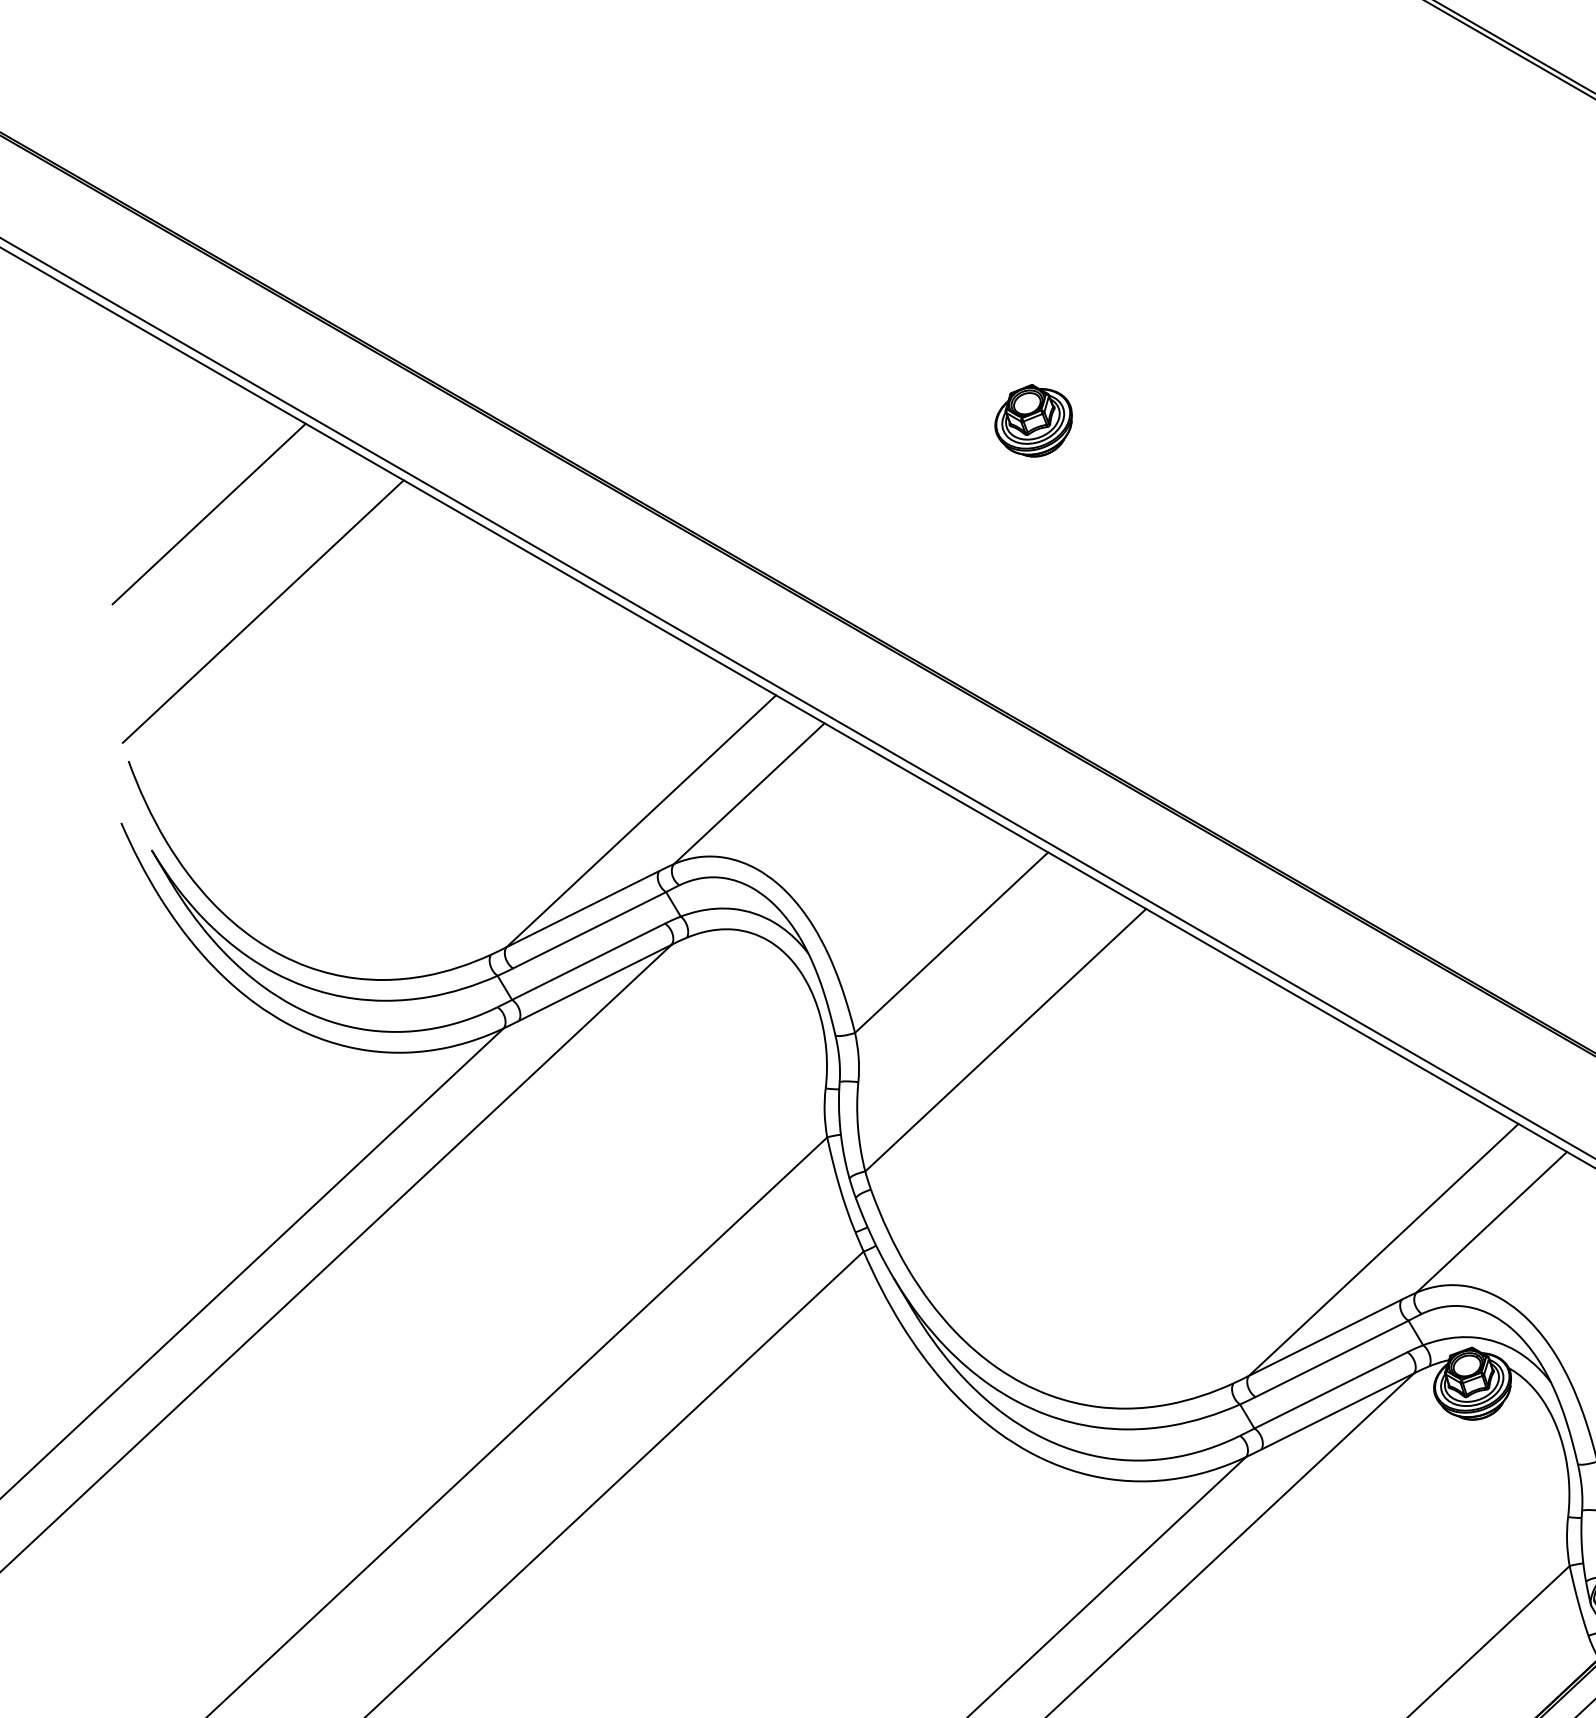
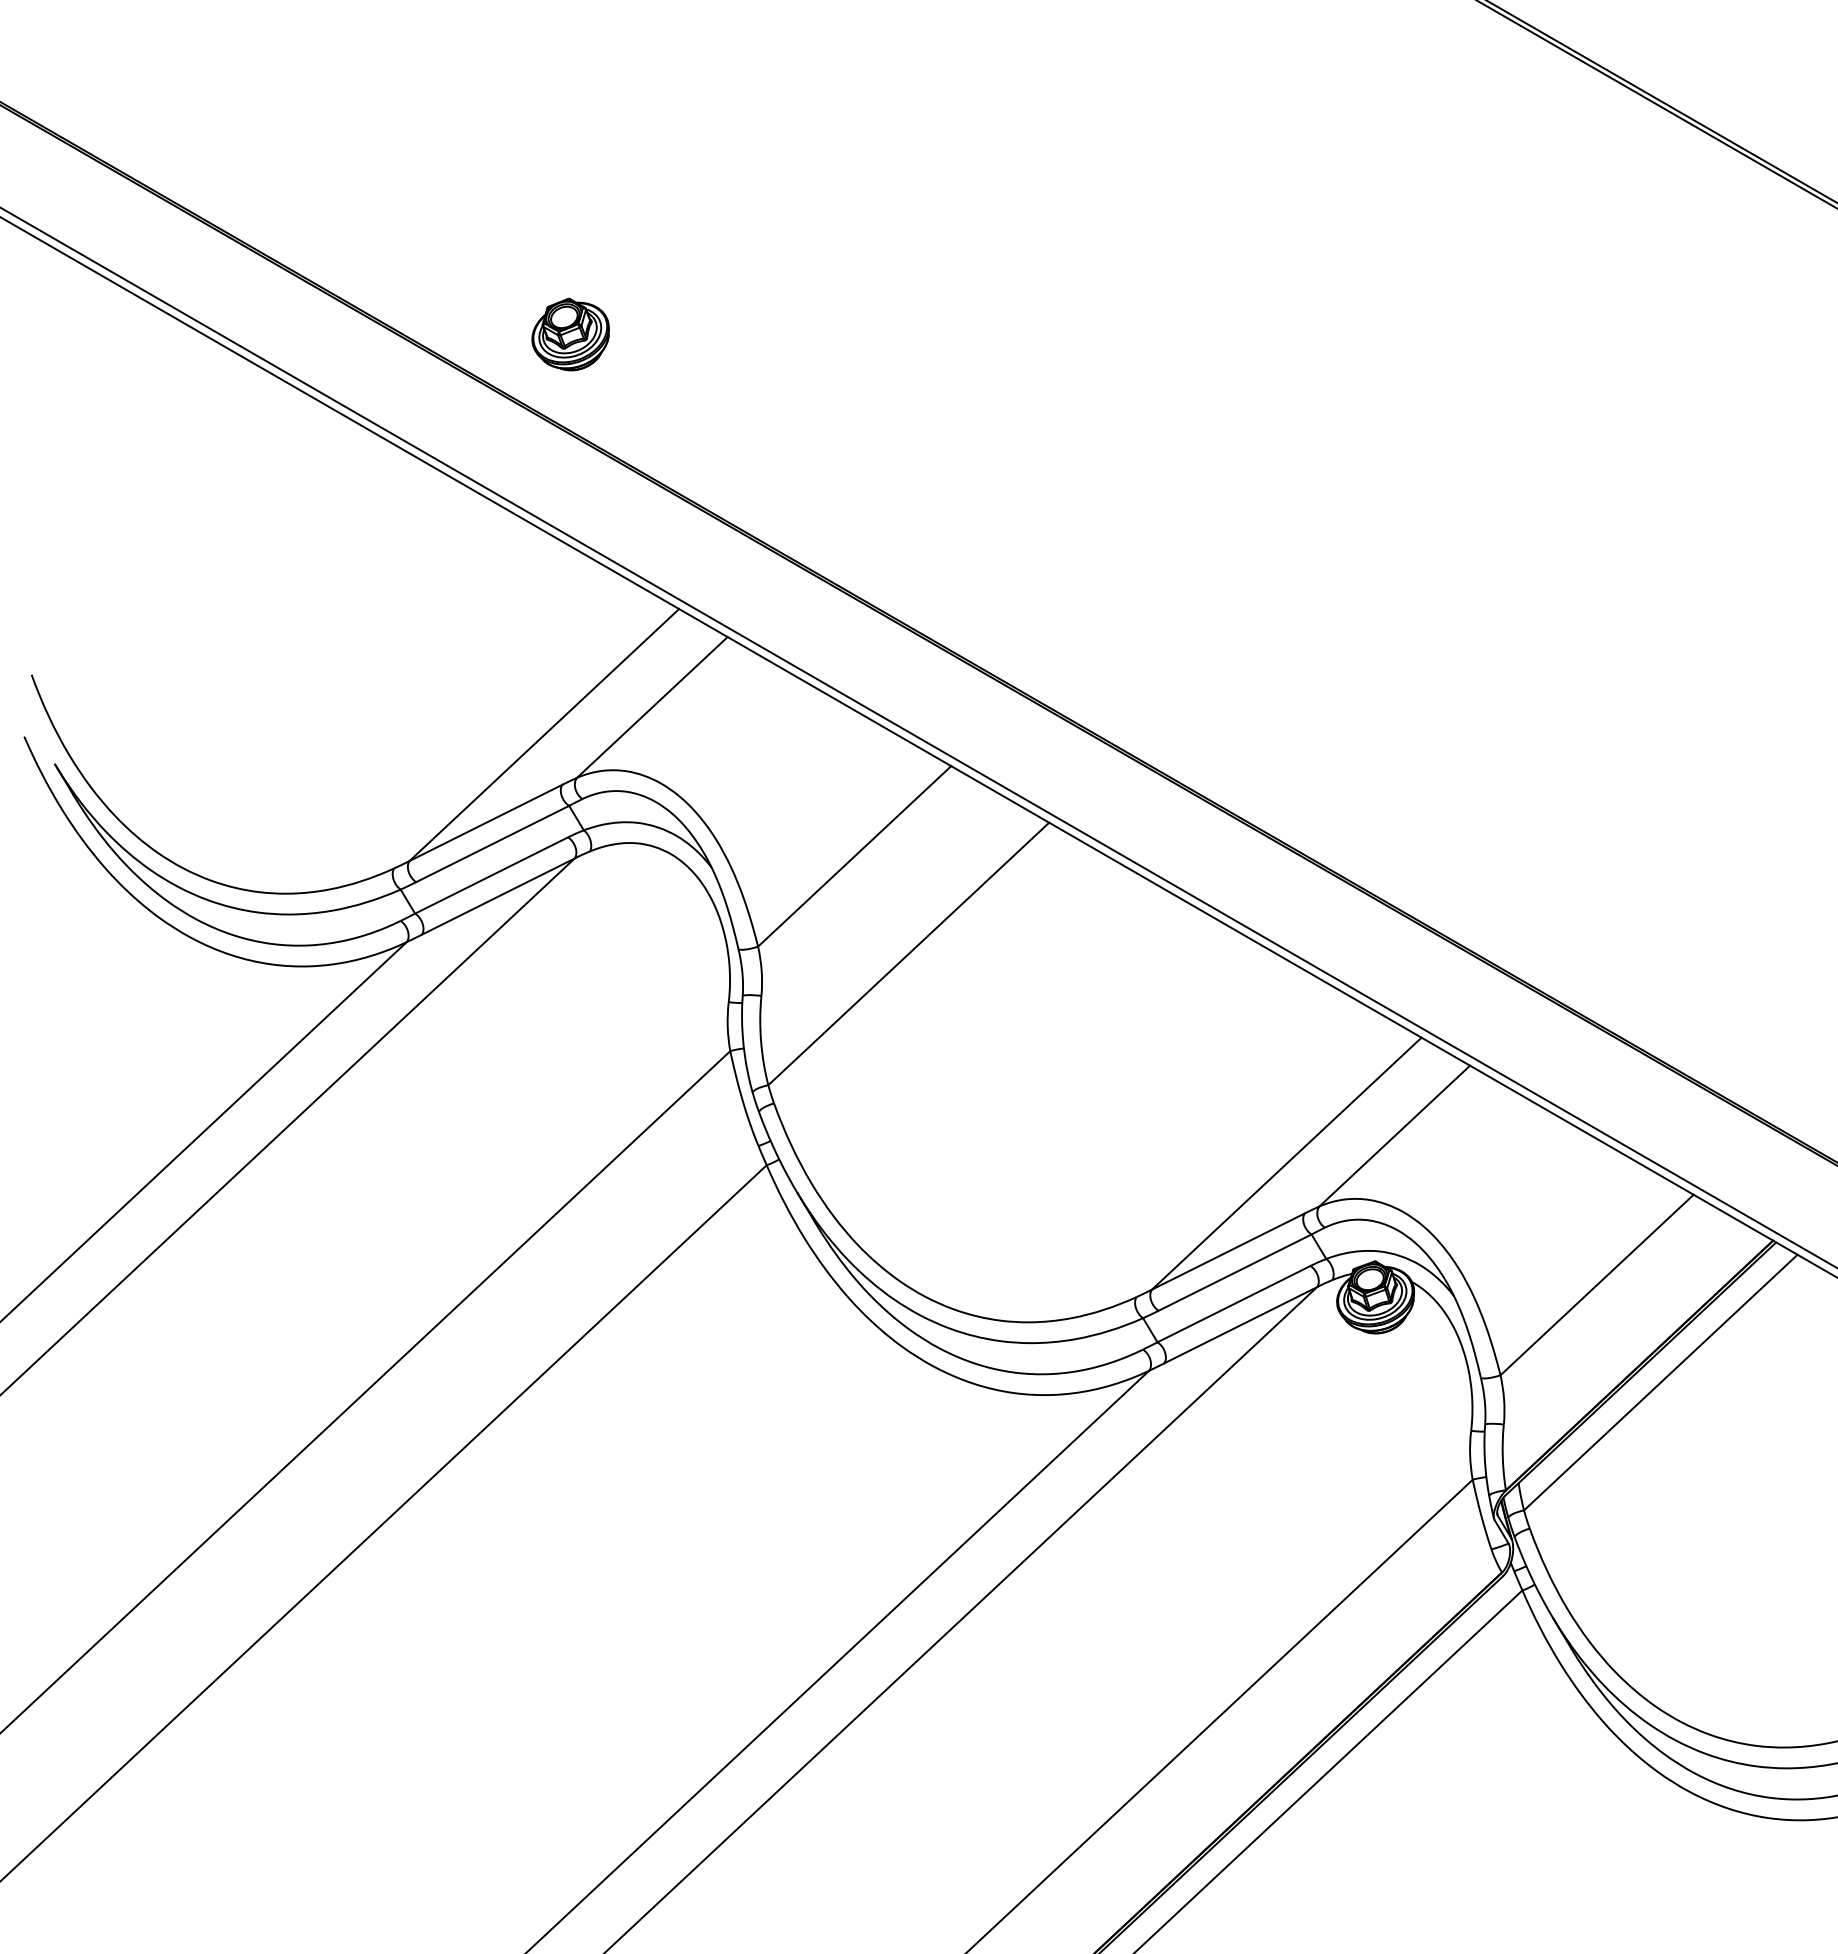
part: (1033, 420) -> (570, 334), moved
line: (208, 513) -> (111, 427), removed
line: (262, 611) -> (165, 525), removed

